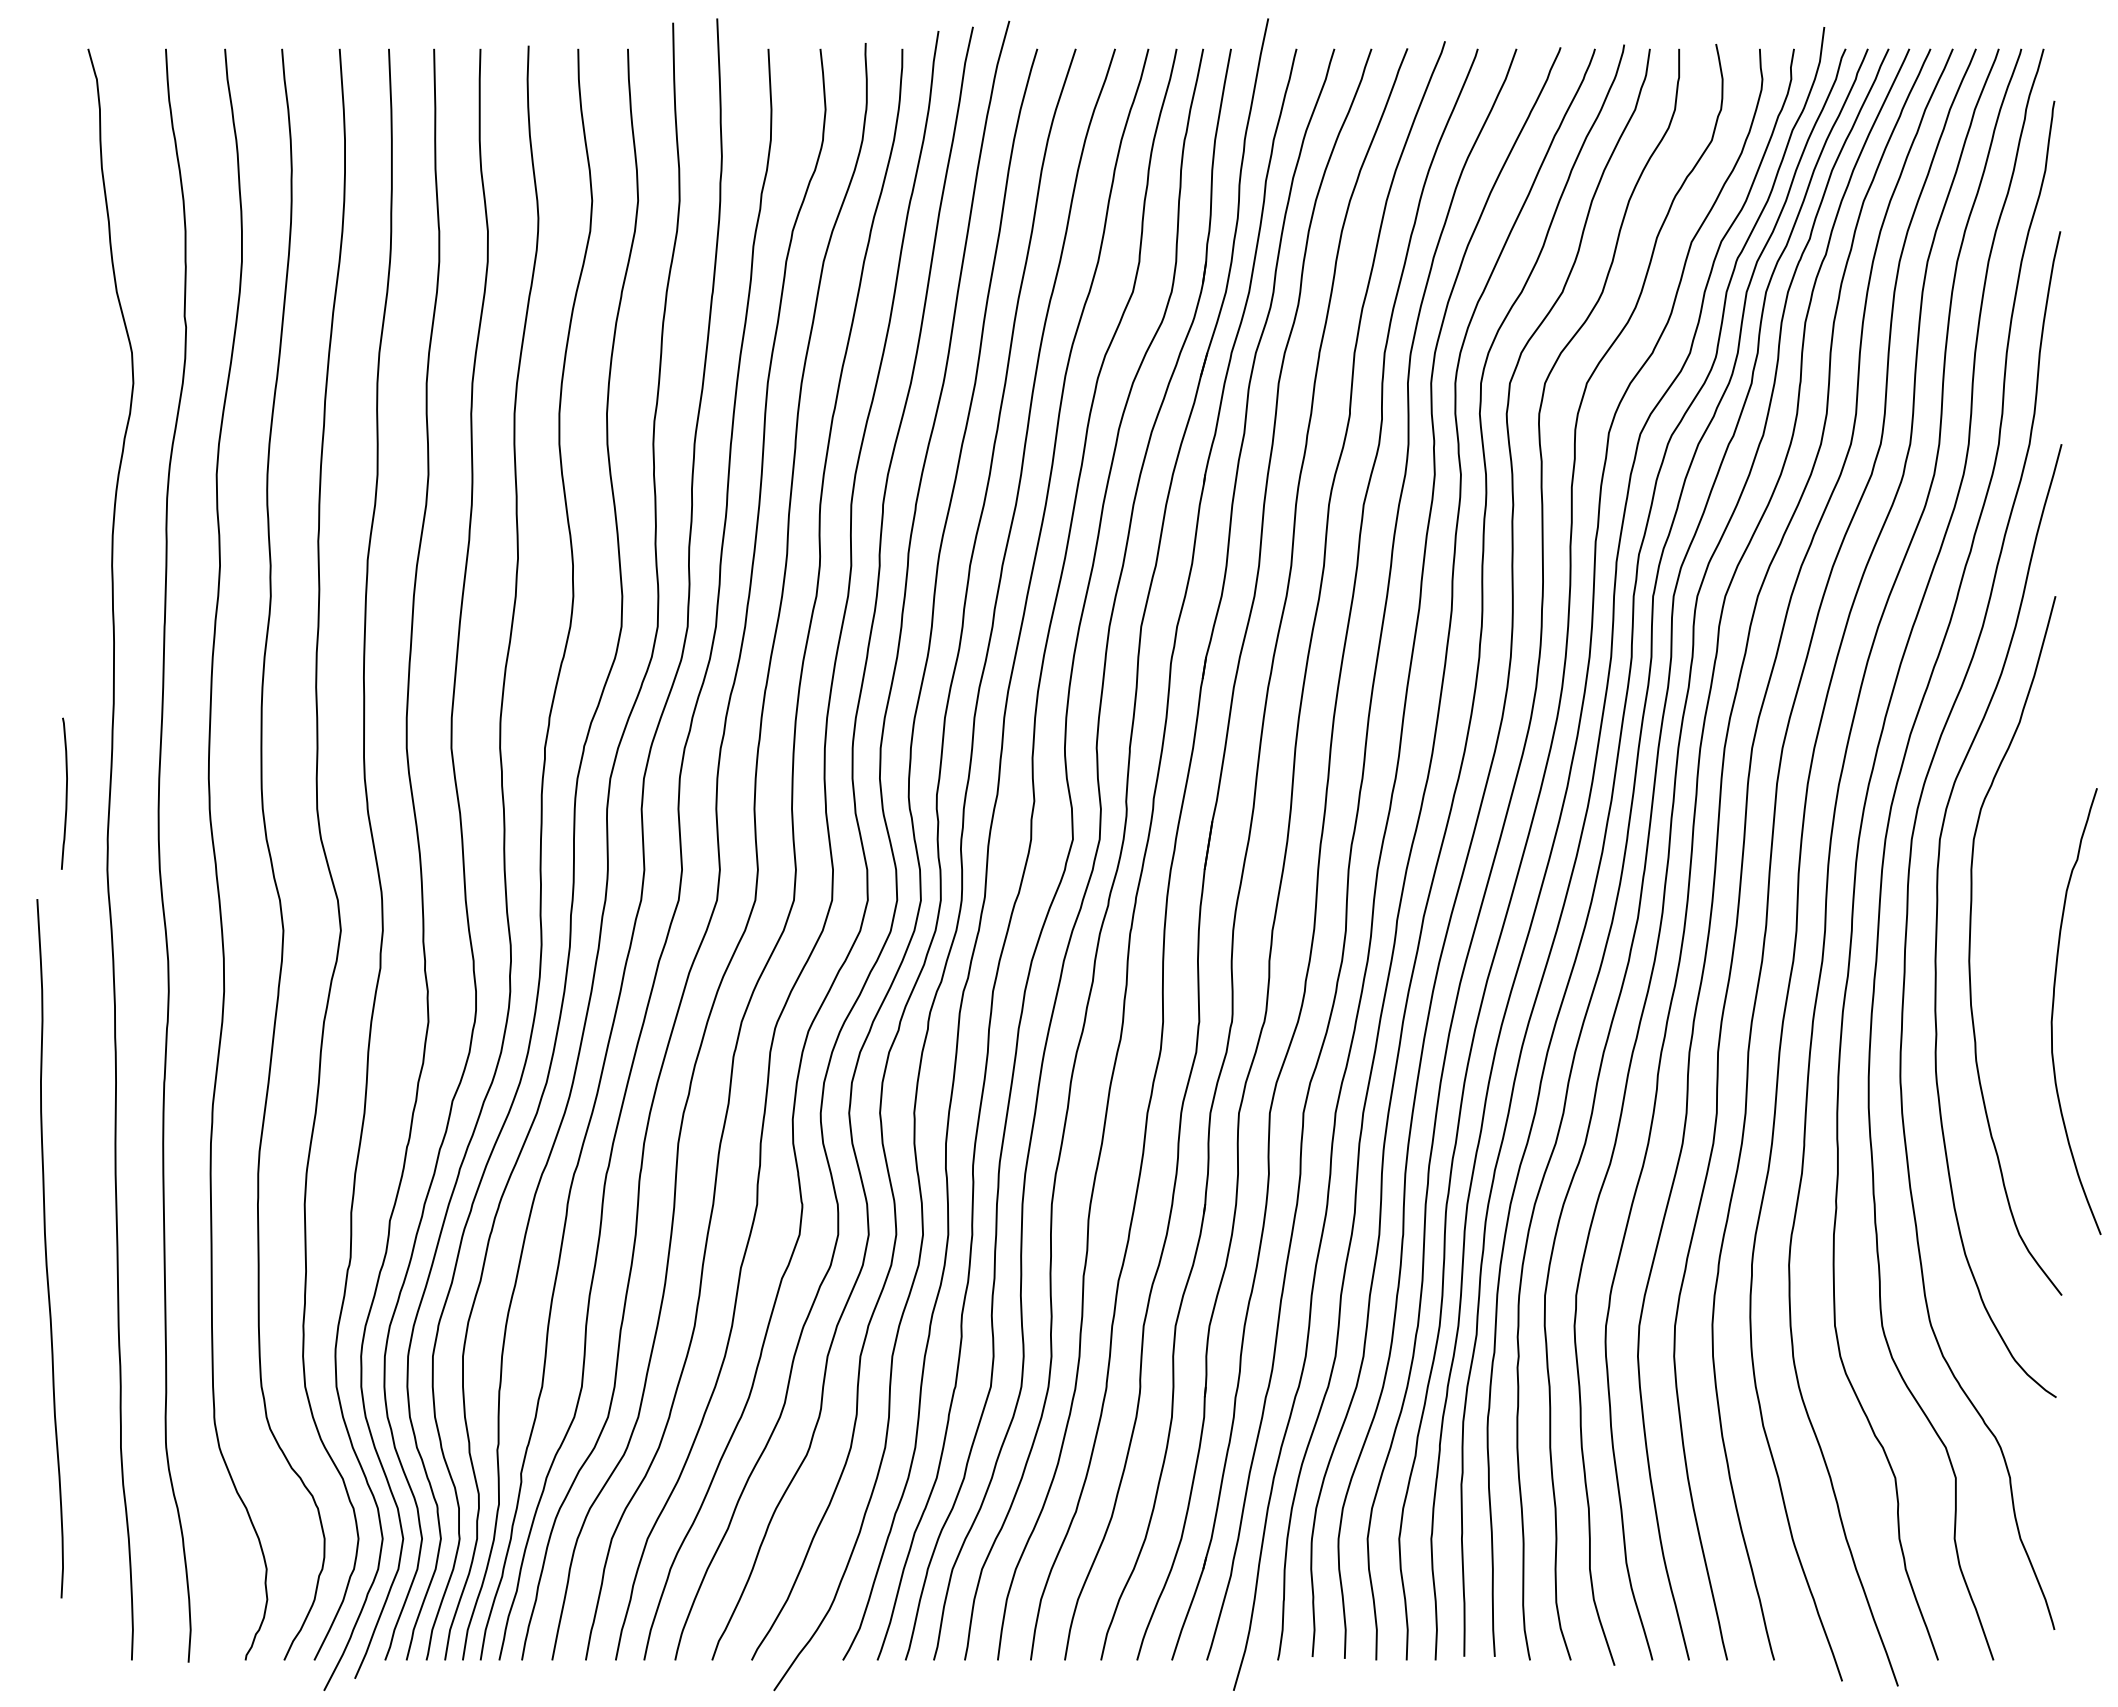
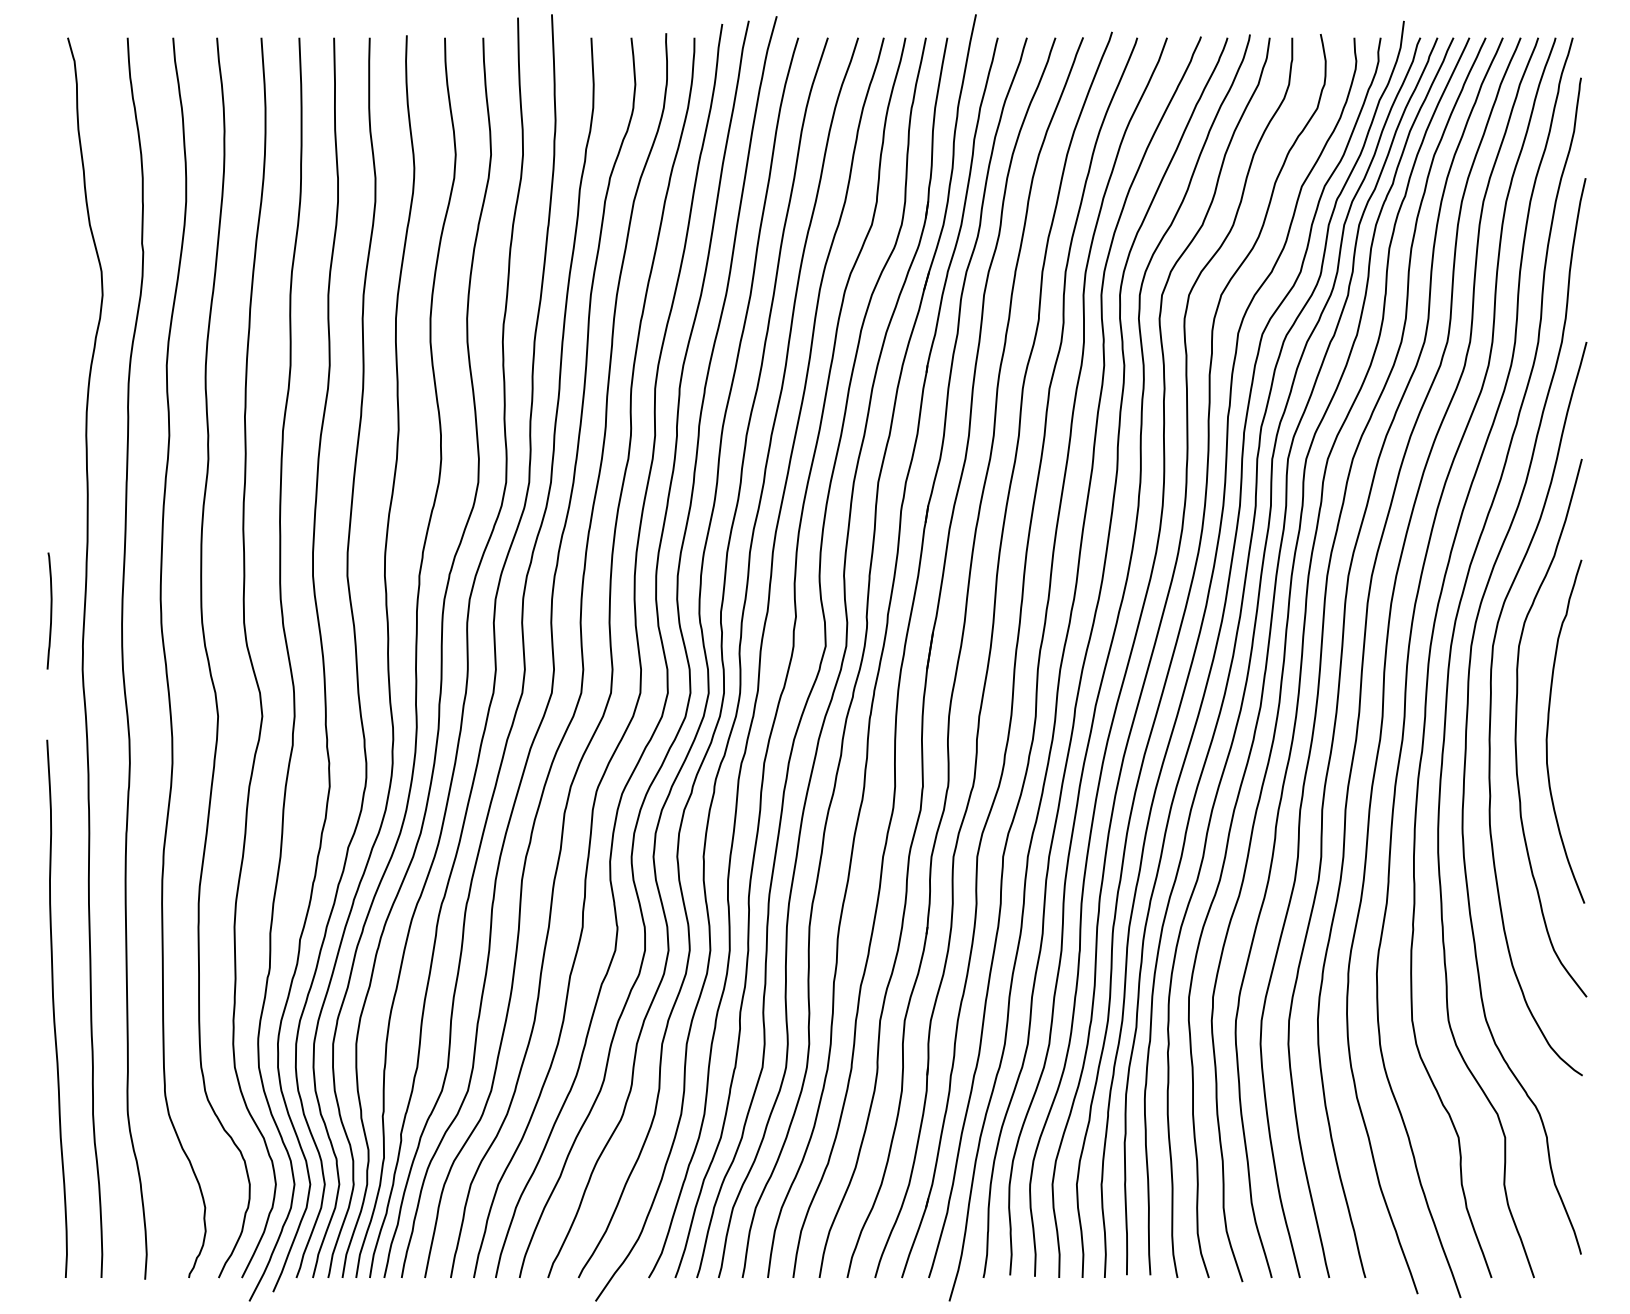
curve: (2053, 1011) -> (1548, 731), moved
curve: (46, 1248) -> (54, 1008), moved

